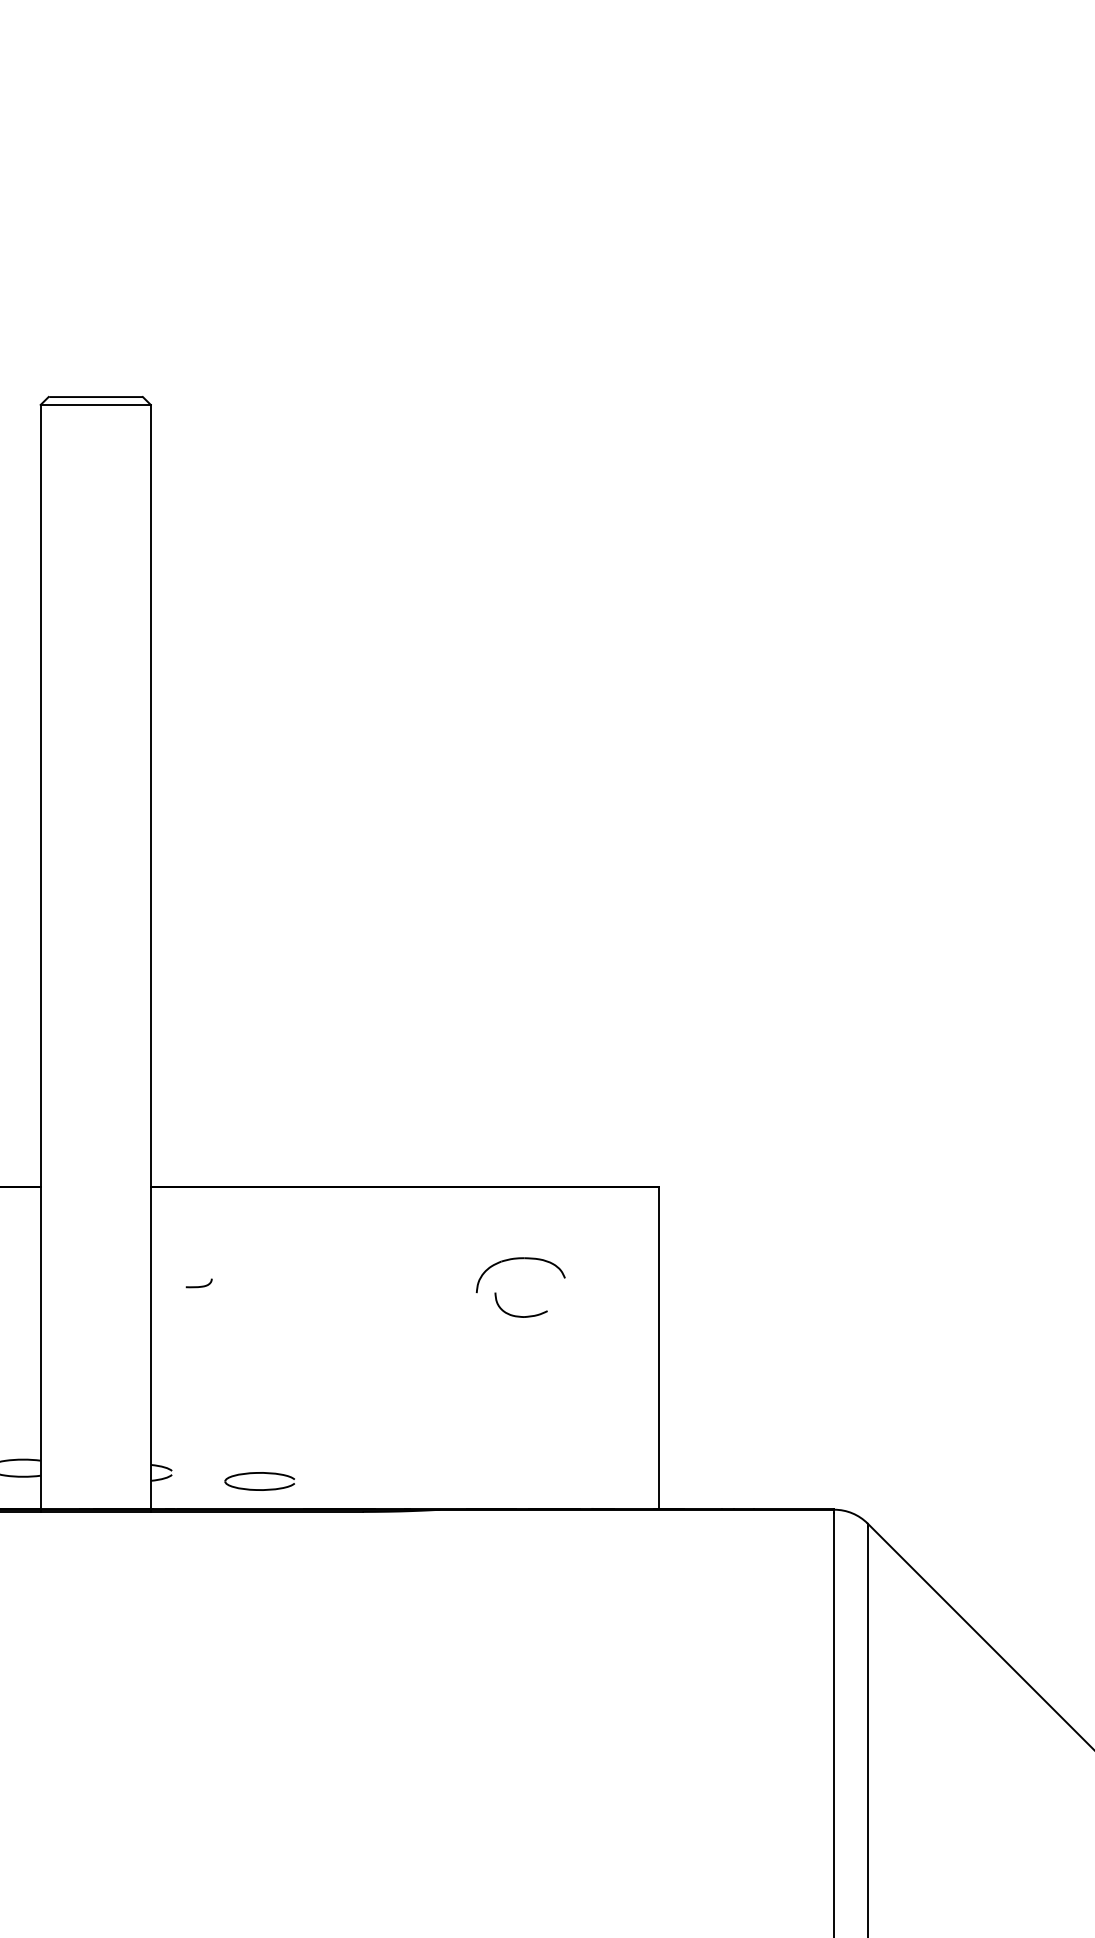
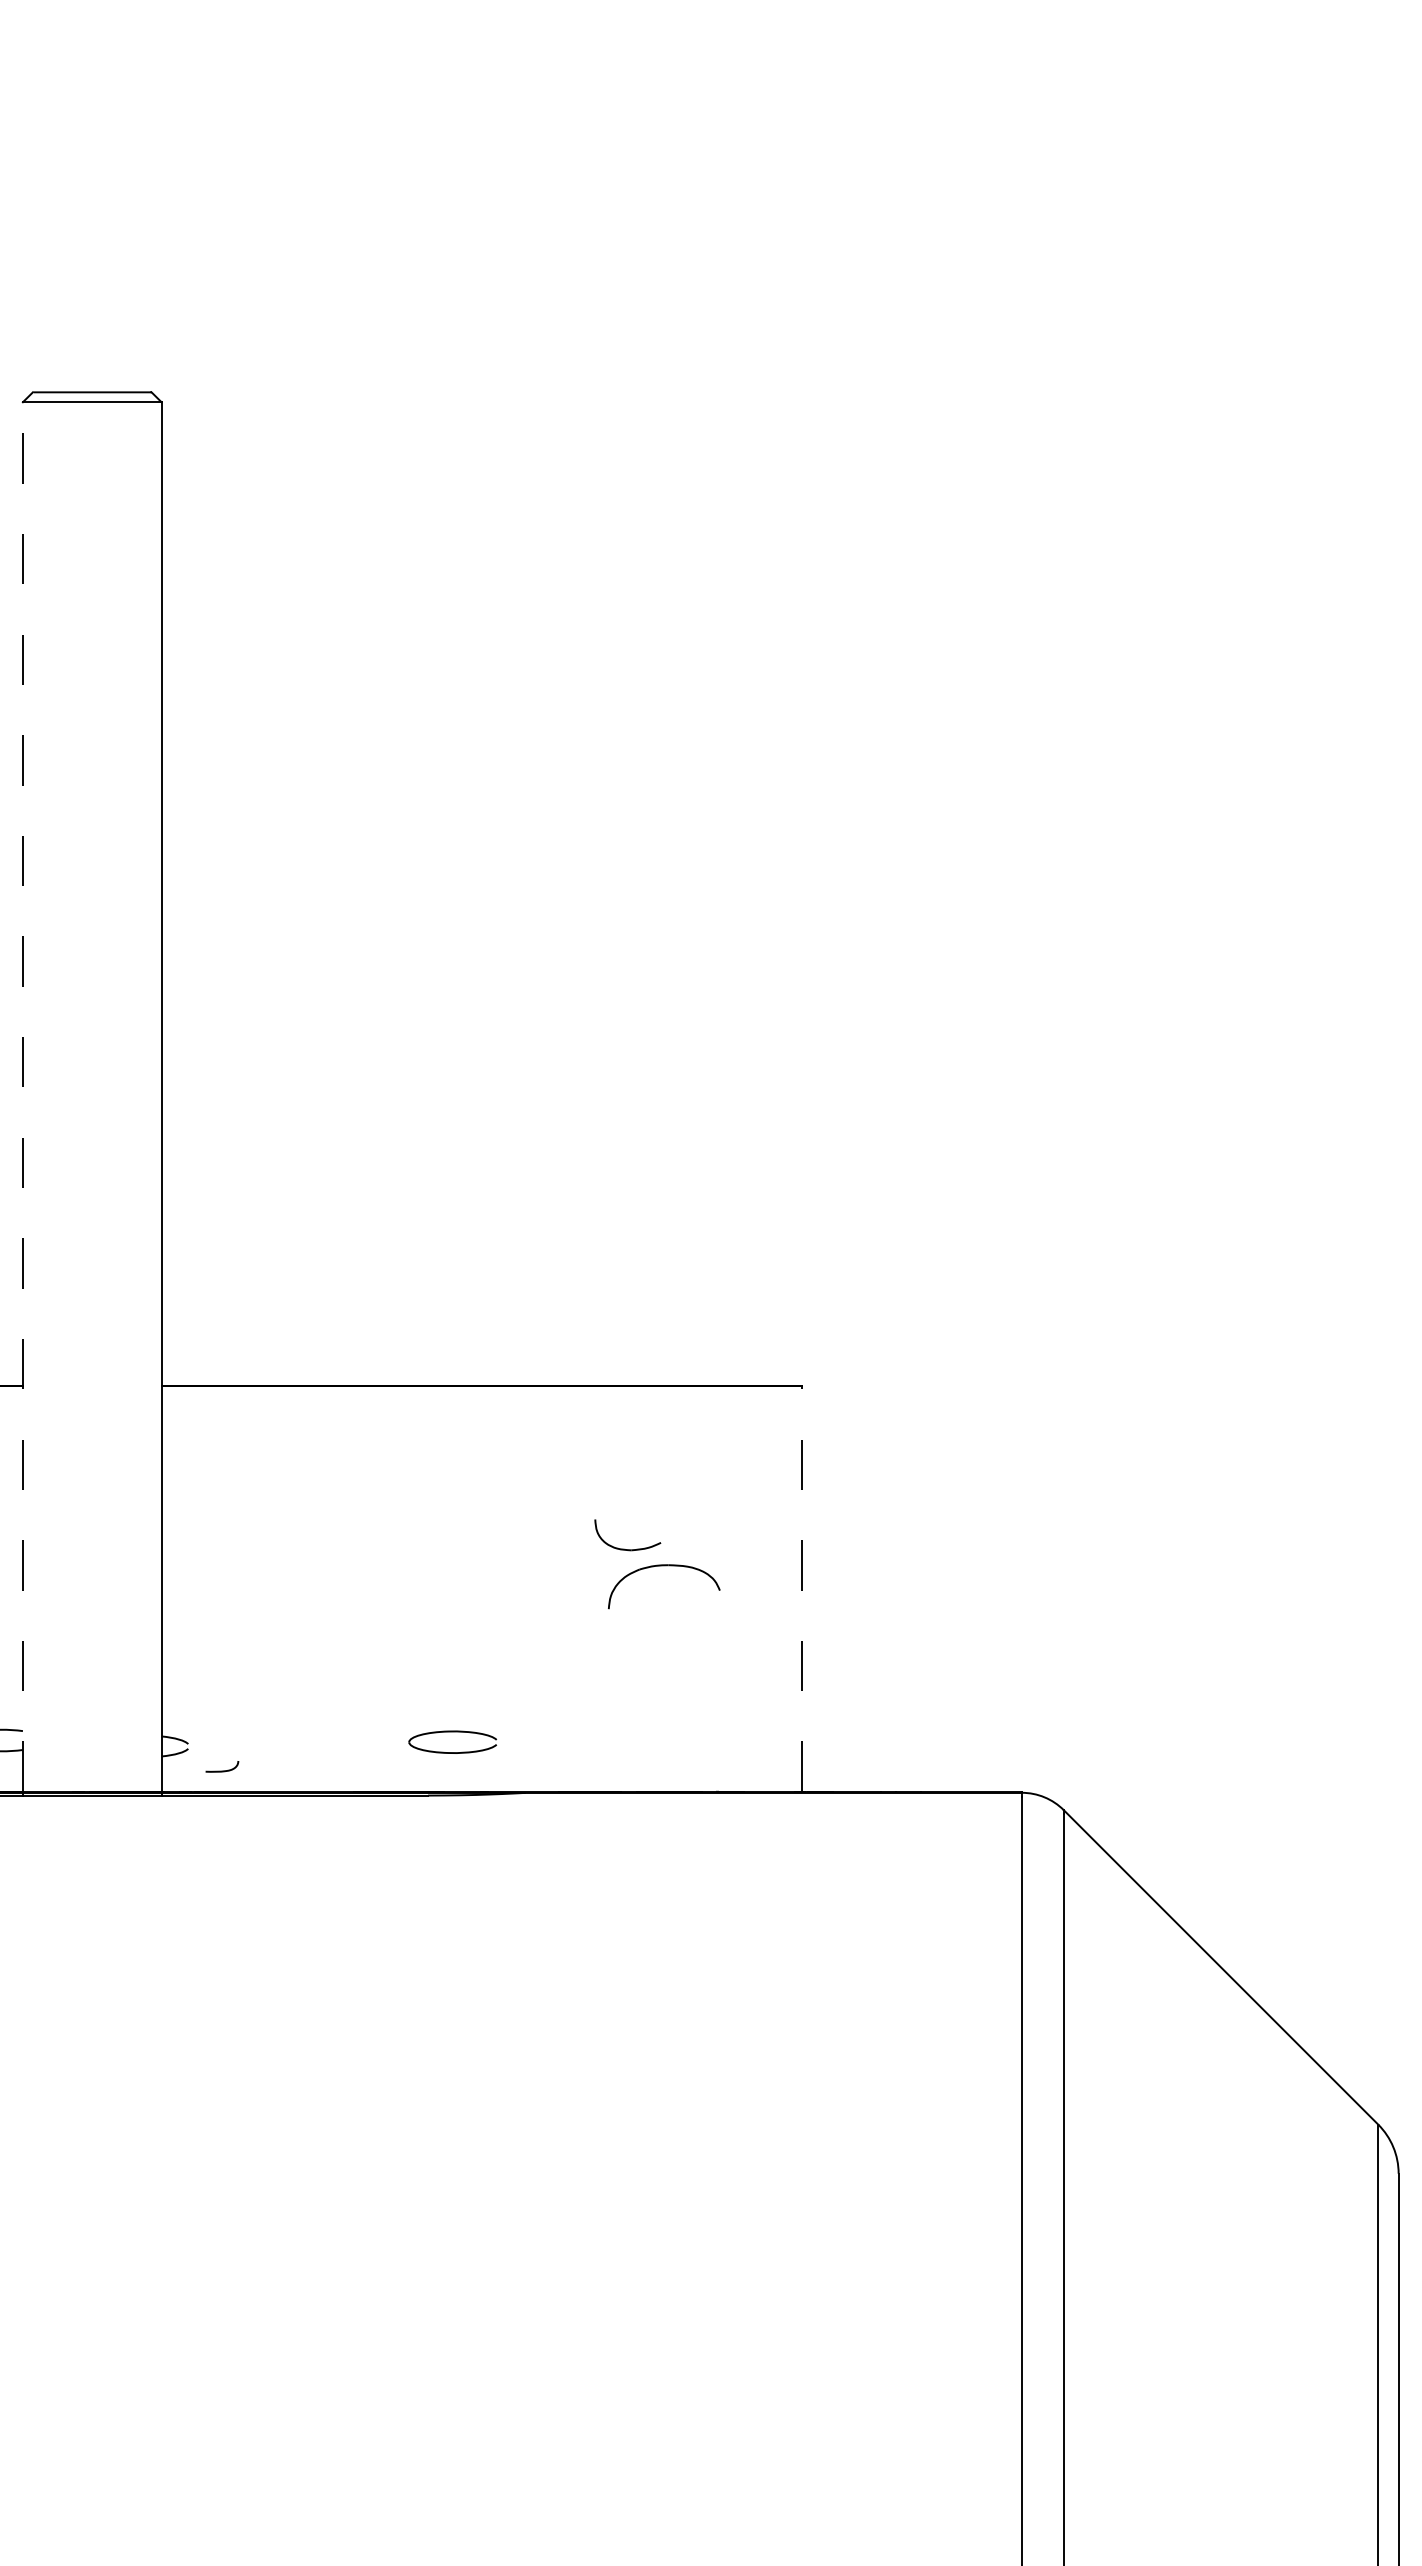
line: (40, 957) -> (22, 1097), solid -> dashed
part: (521, 1259) -> (664, 1566), moved
curve: (199, 1286) -> (222, 1770), moved
line: (659, 1348) -> (801, 1589), solid -> dashed
part: (259, 1473) -> (452, 1732), moved

